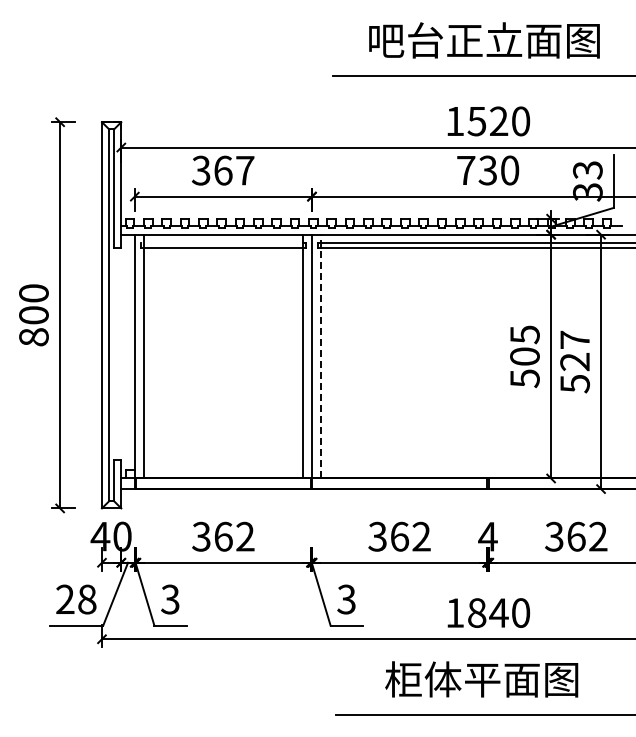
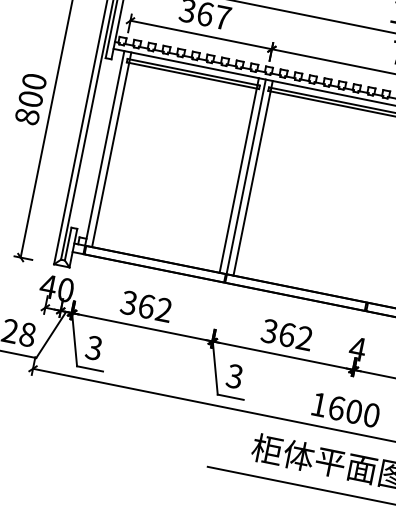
line: (221, 243) -> (192, 72), added
line: (320, 356) -> (253, 178), dashed -> solid
text: (488, 612) -> (345, 409), 1840 -> 1600

